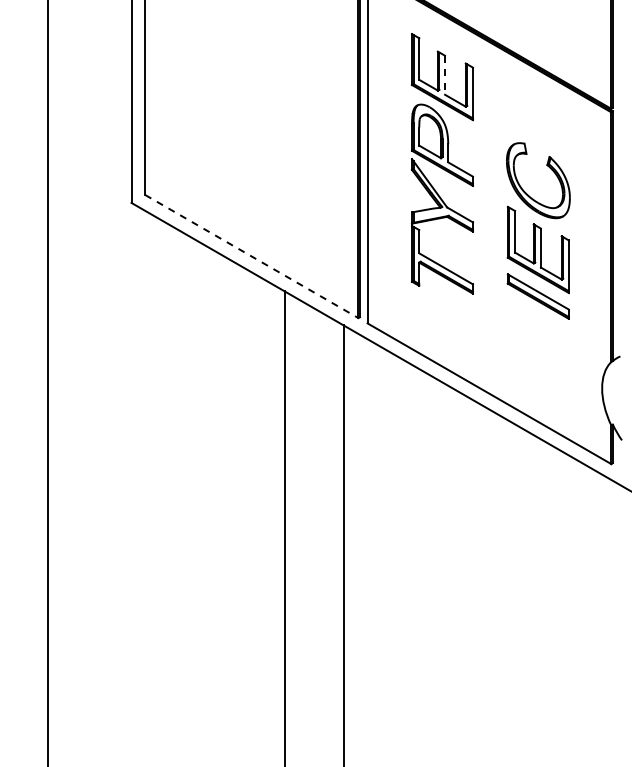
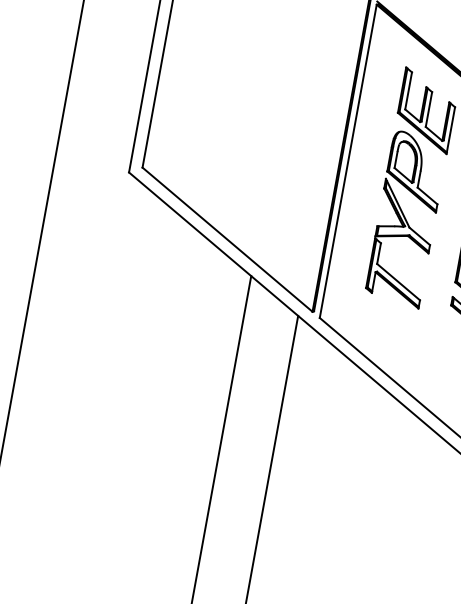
line: (445, 75) -> (429, 109), dashed -> solid
line: (252, 256) -> (228, 239), dashed -> solid

